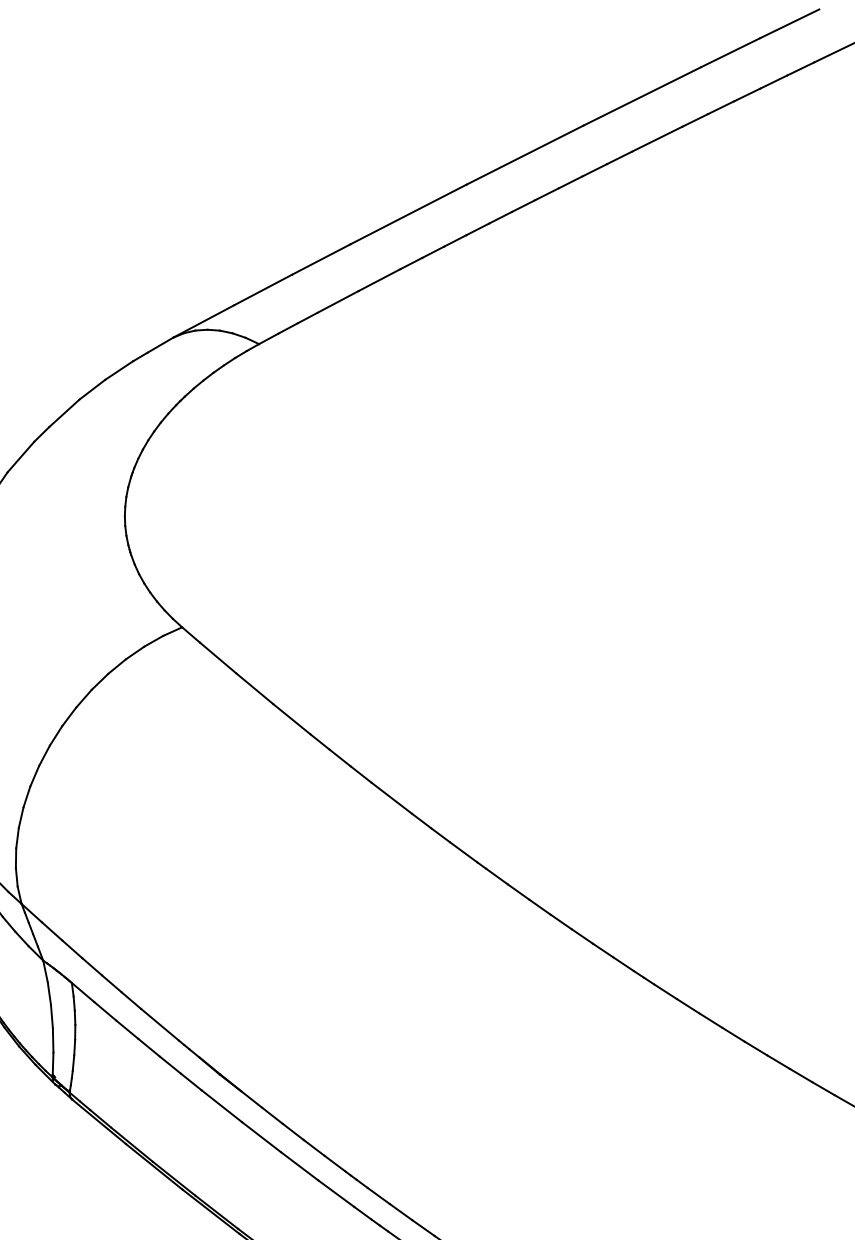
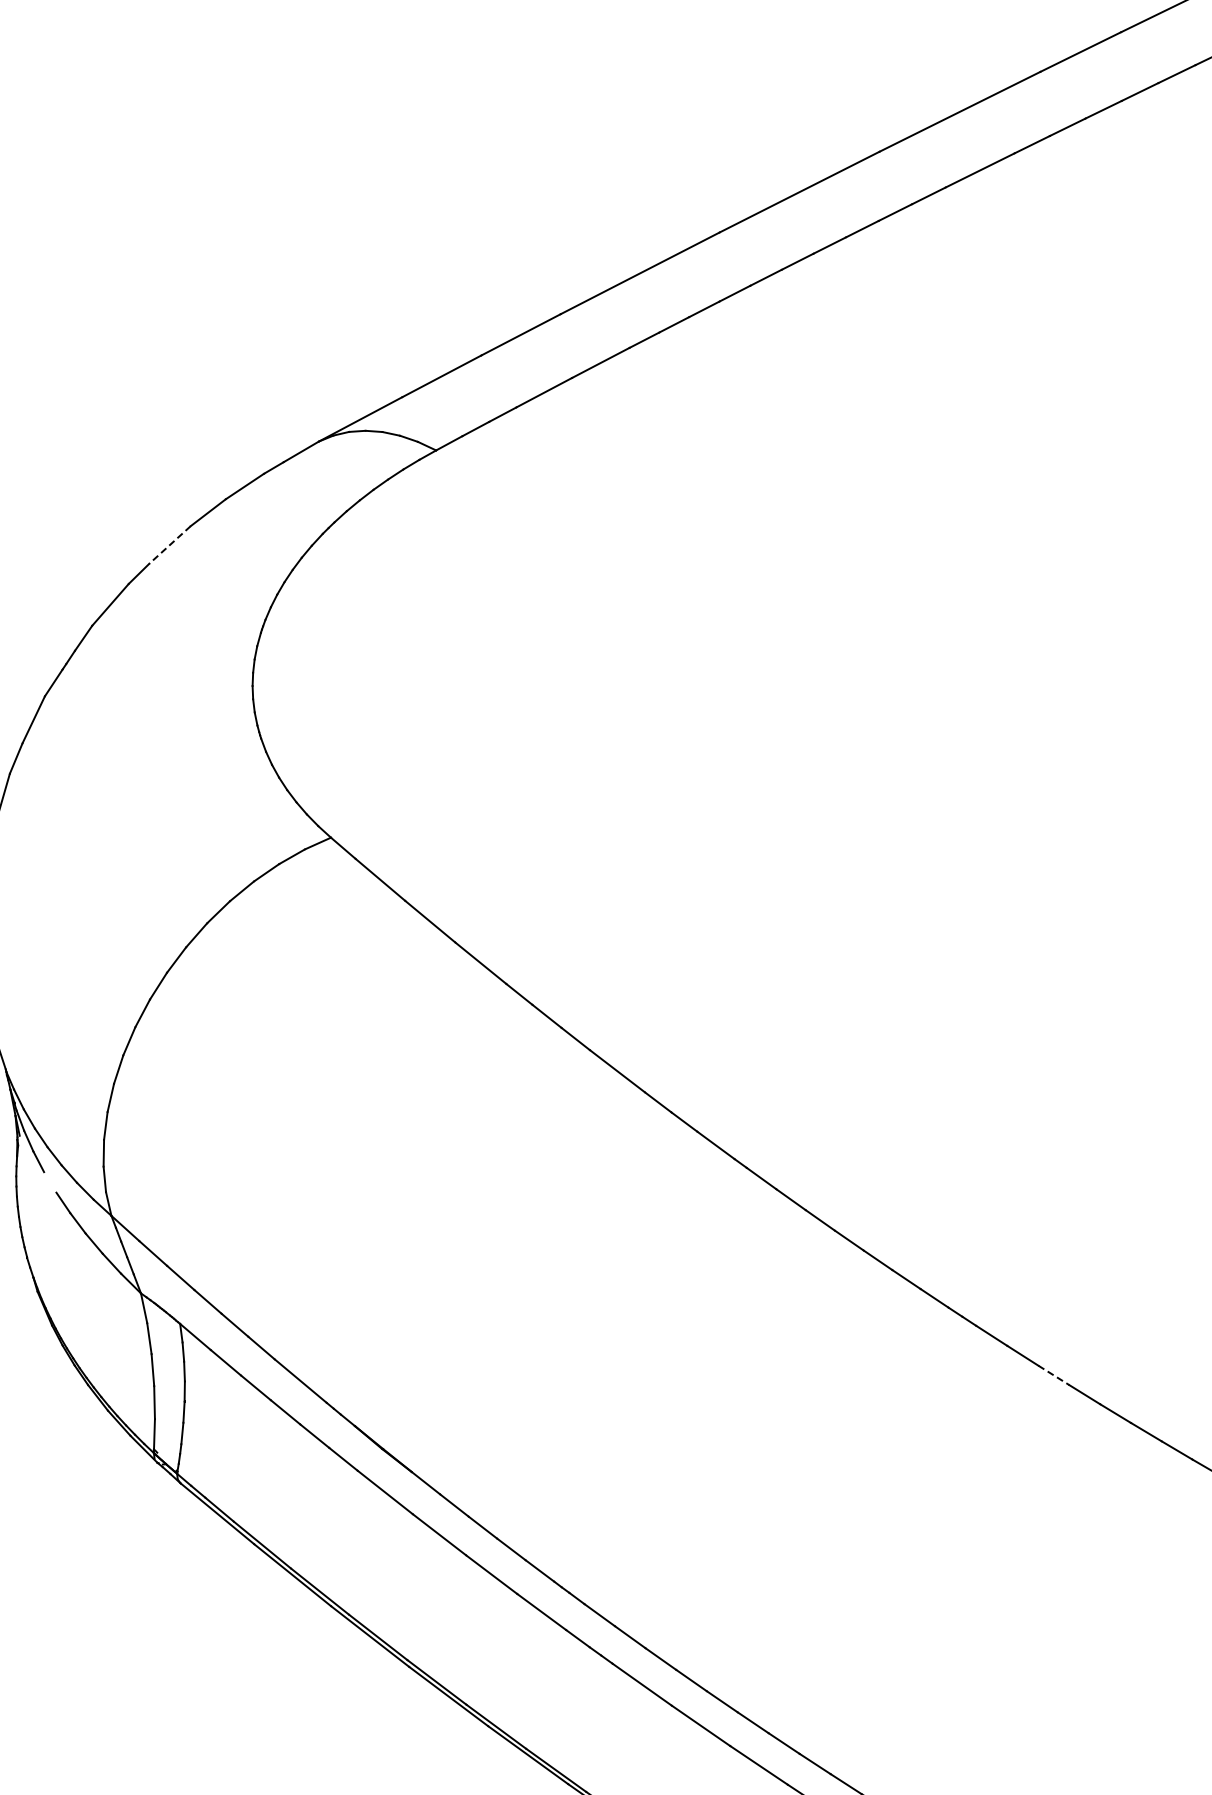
line: (64, 413) -> (169, 545), solid -> dashed
line: (711, 1020) -> (1054, 1375), solid -> dashed

